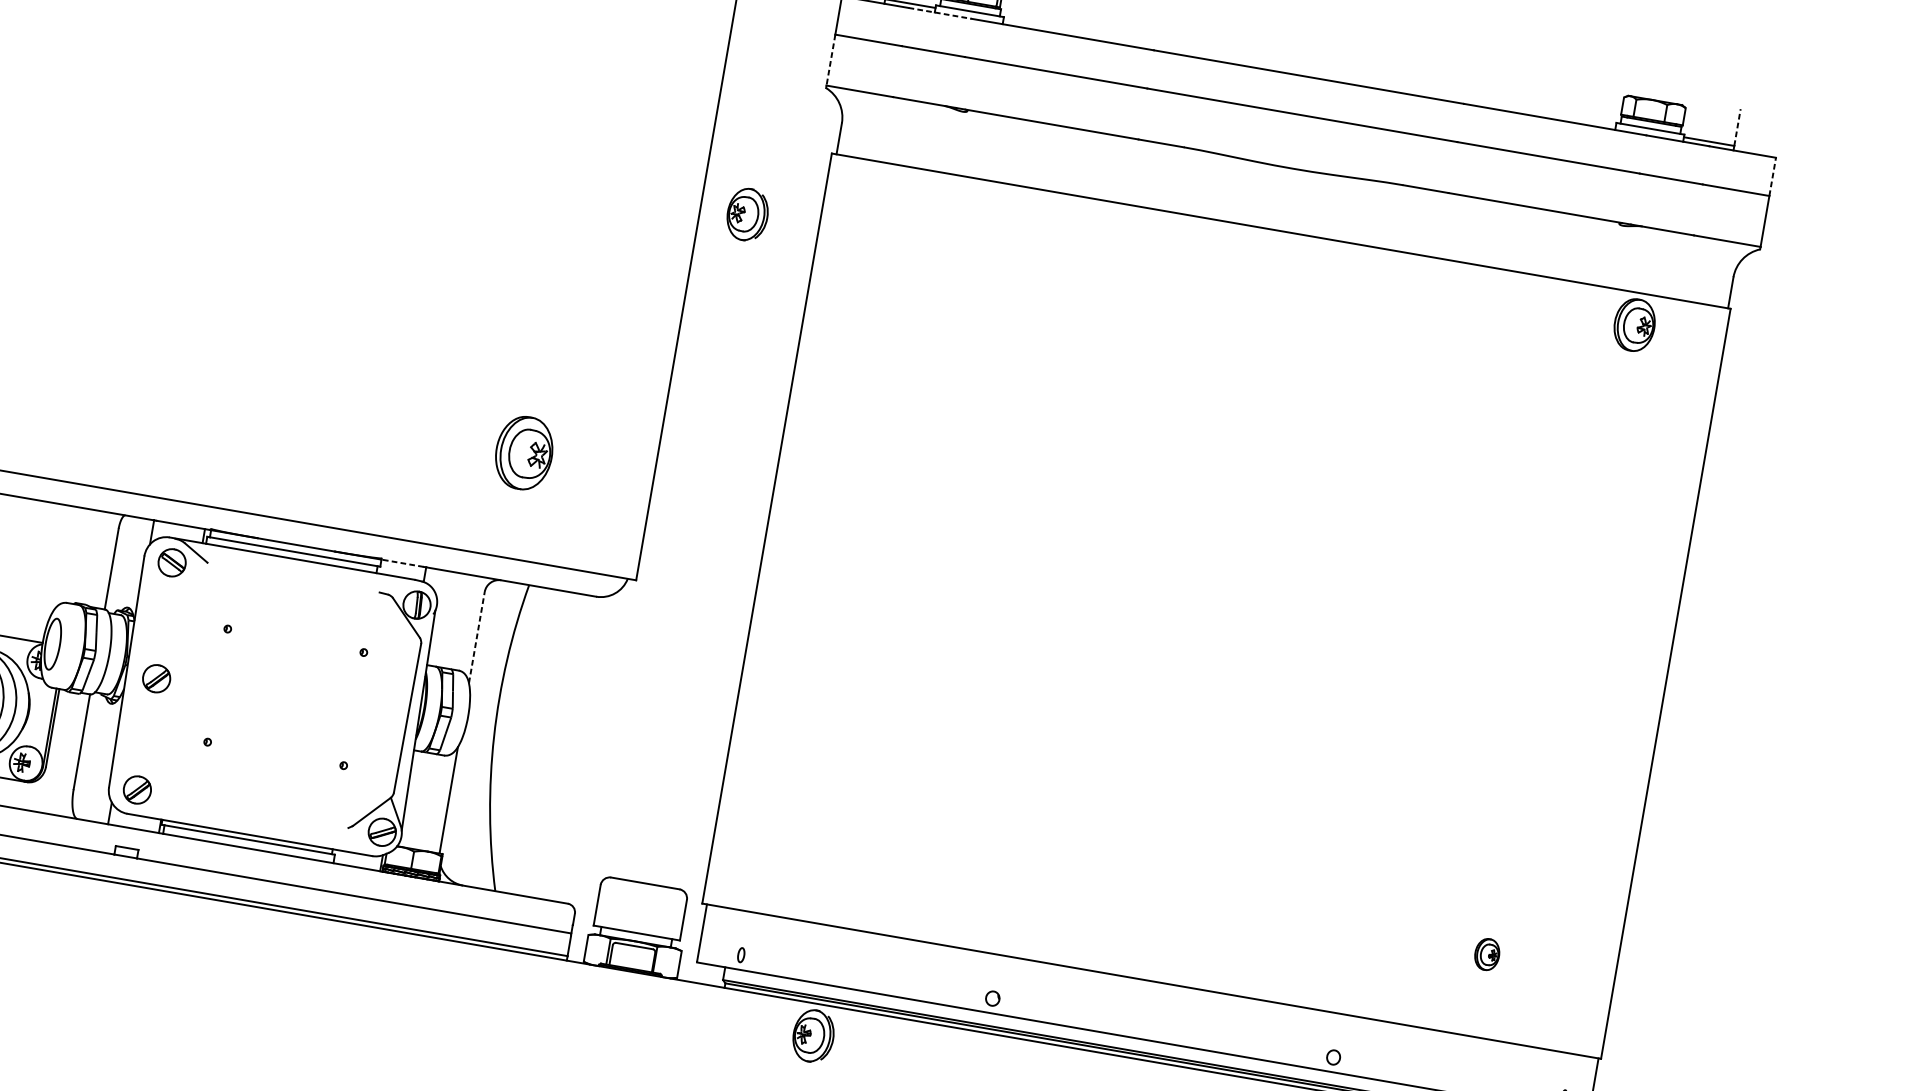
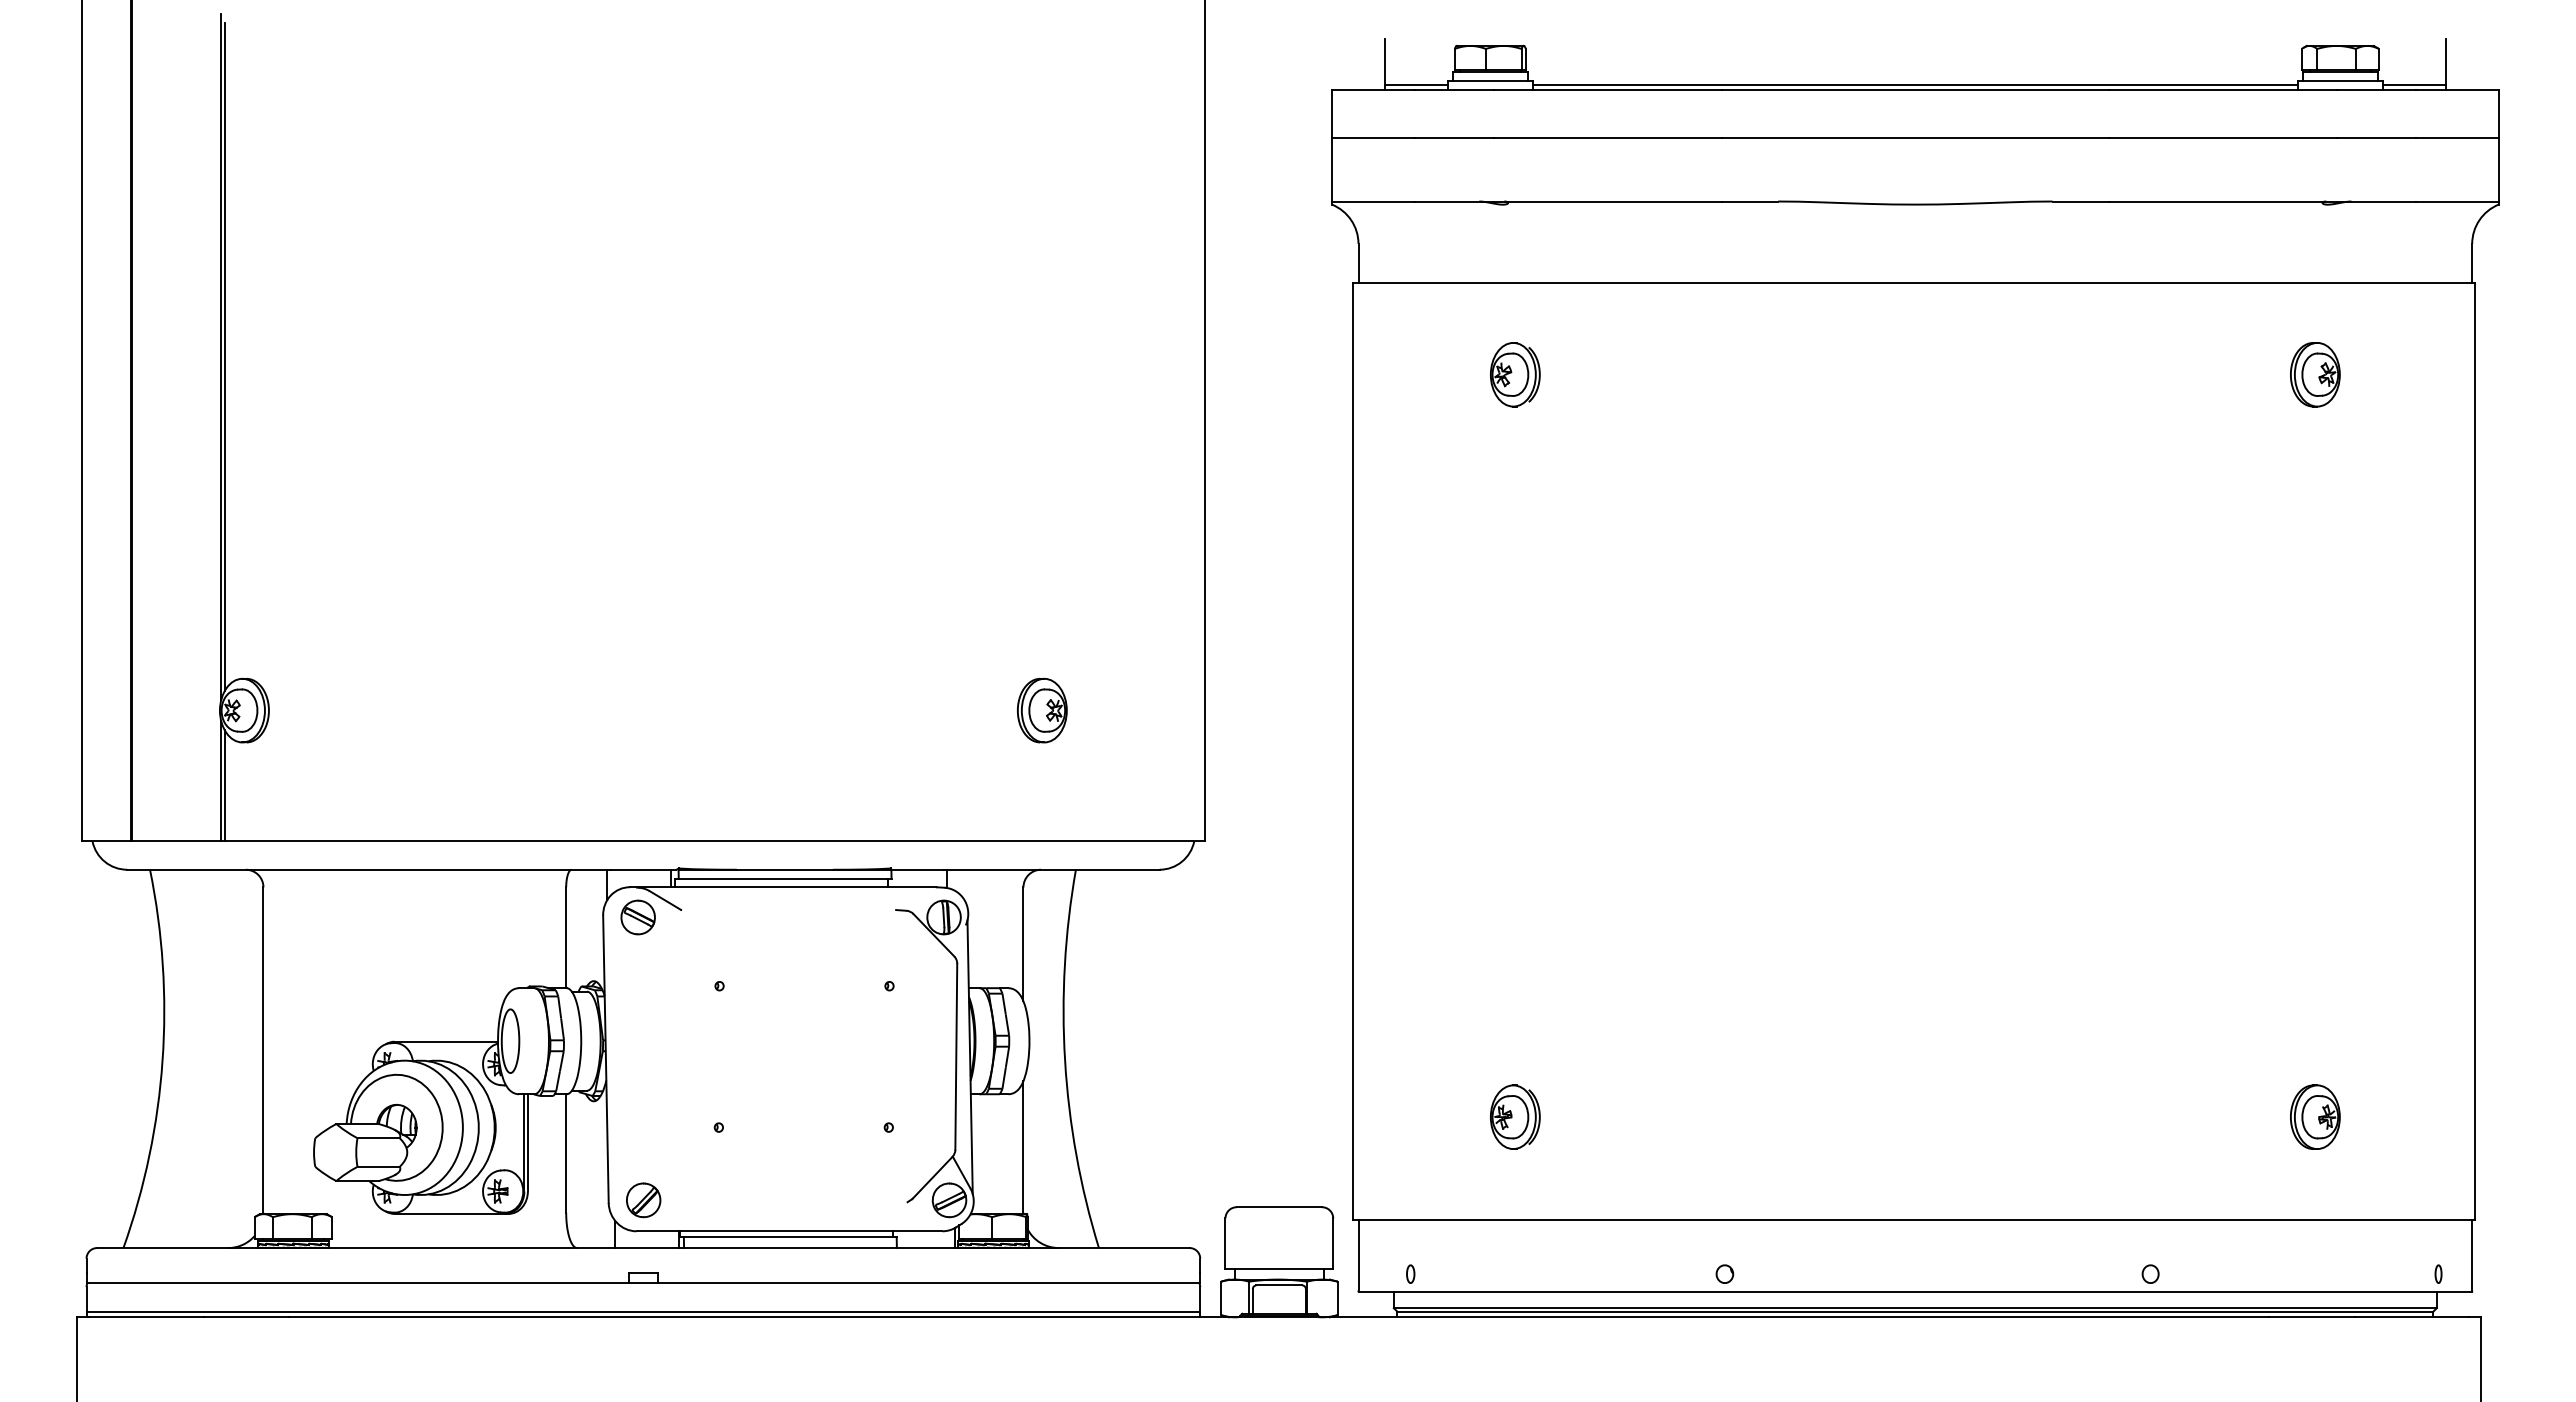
line: (940, 13) -> (1455, 90), dashed -> solid
line: (830, 59) -> (1331, 169), dashed -> solid
line: (1309, 72) -> (1914, 84), added
line: (1737, 127) -> (2445, 61), dashed -> solid
line: (1772, 177) -> (2498, 114), dashed -> solid
part: (747, 214) -> (1515, 374), moved
part: (1634, 324) -> (2315, 374), moved
part: (524, 453) -> (1042, 710), size x0.71
line: (402, 563) -> (917, 869), dashed -> solid
line: (476, 637) -> (1023, 944), dashed -> solid
part: (156, 678) -> (643, 1061), removed
part: (1487, 954) -> (2315, 1116), size x1.67
part: (813, 1035) -> (1515, 1116), moved

